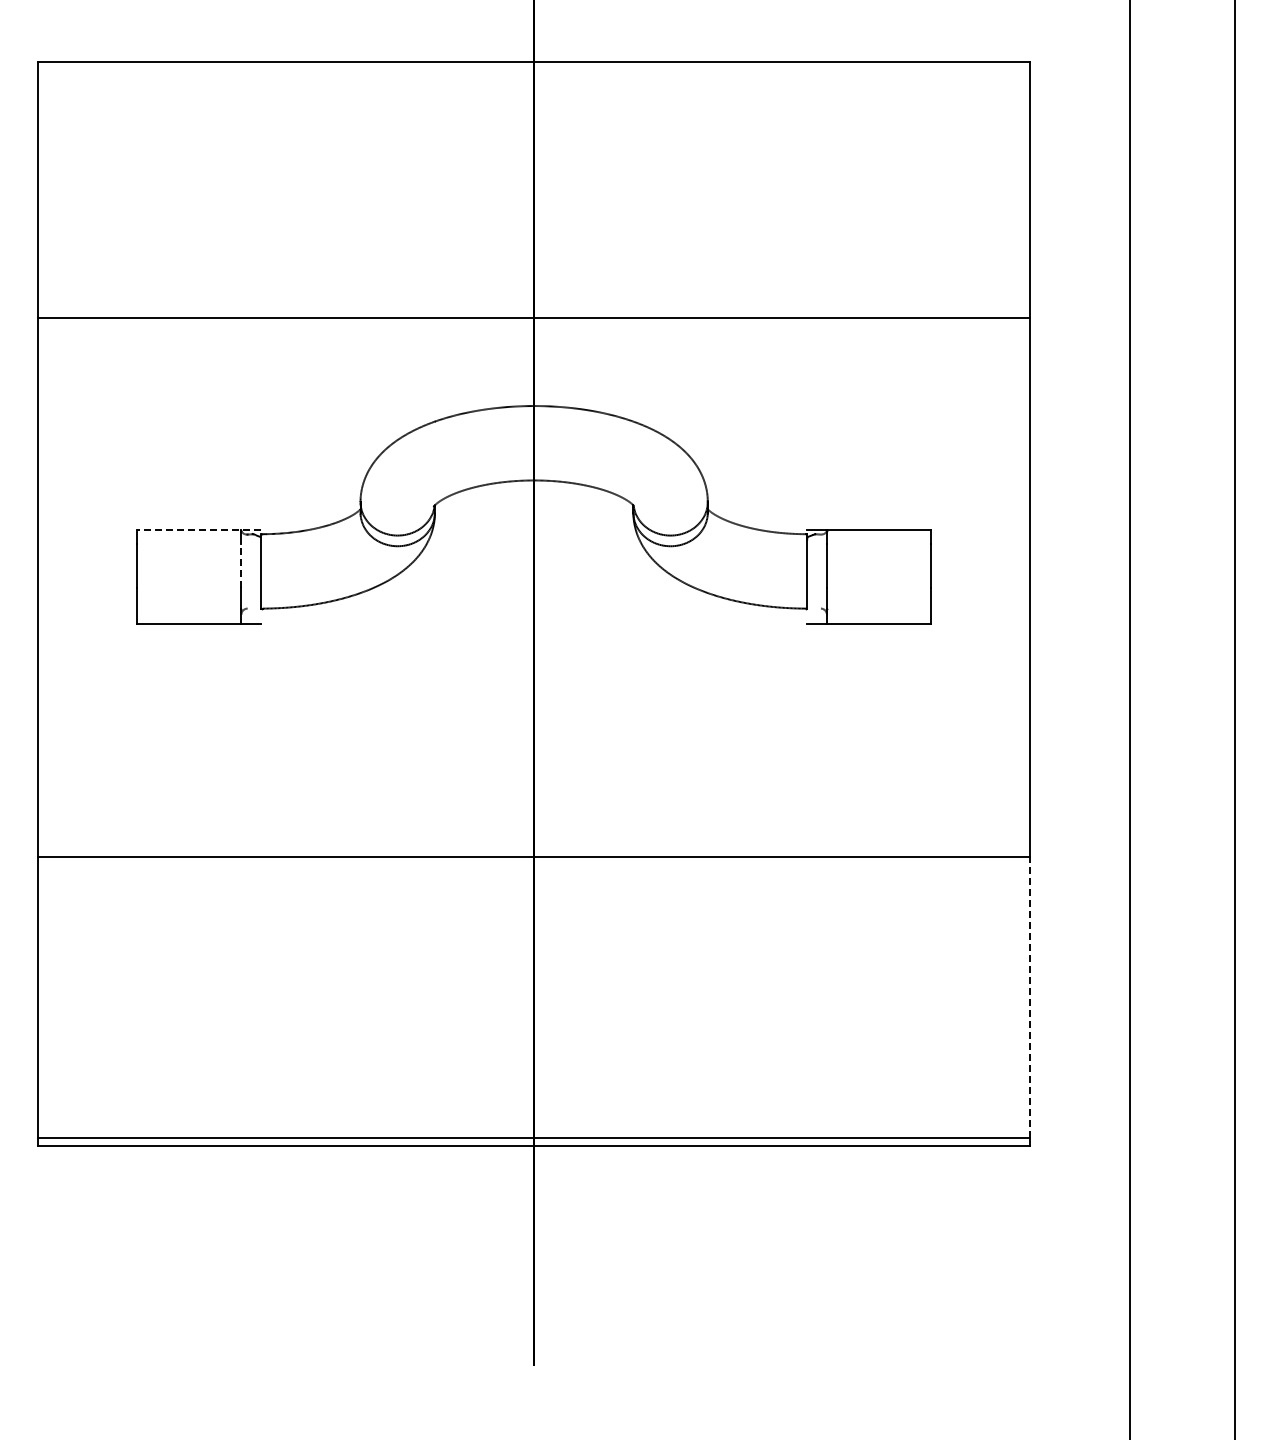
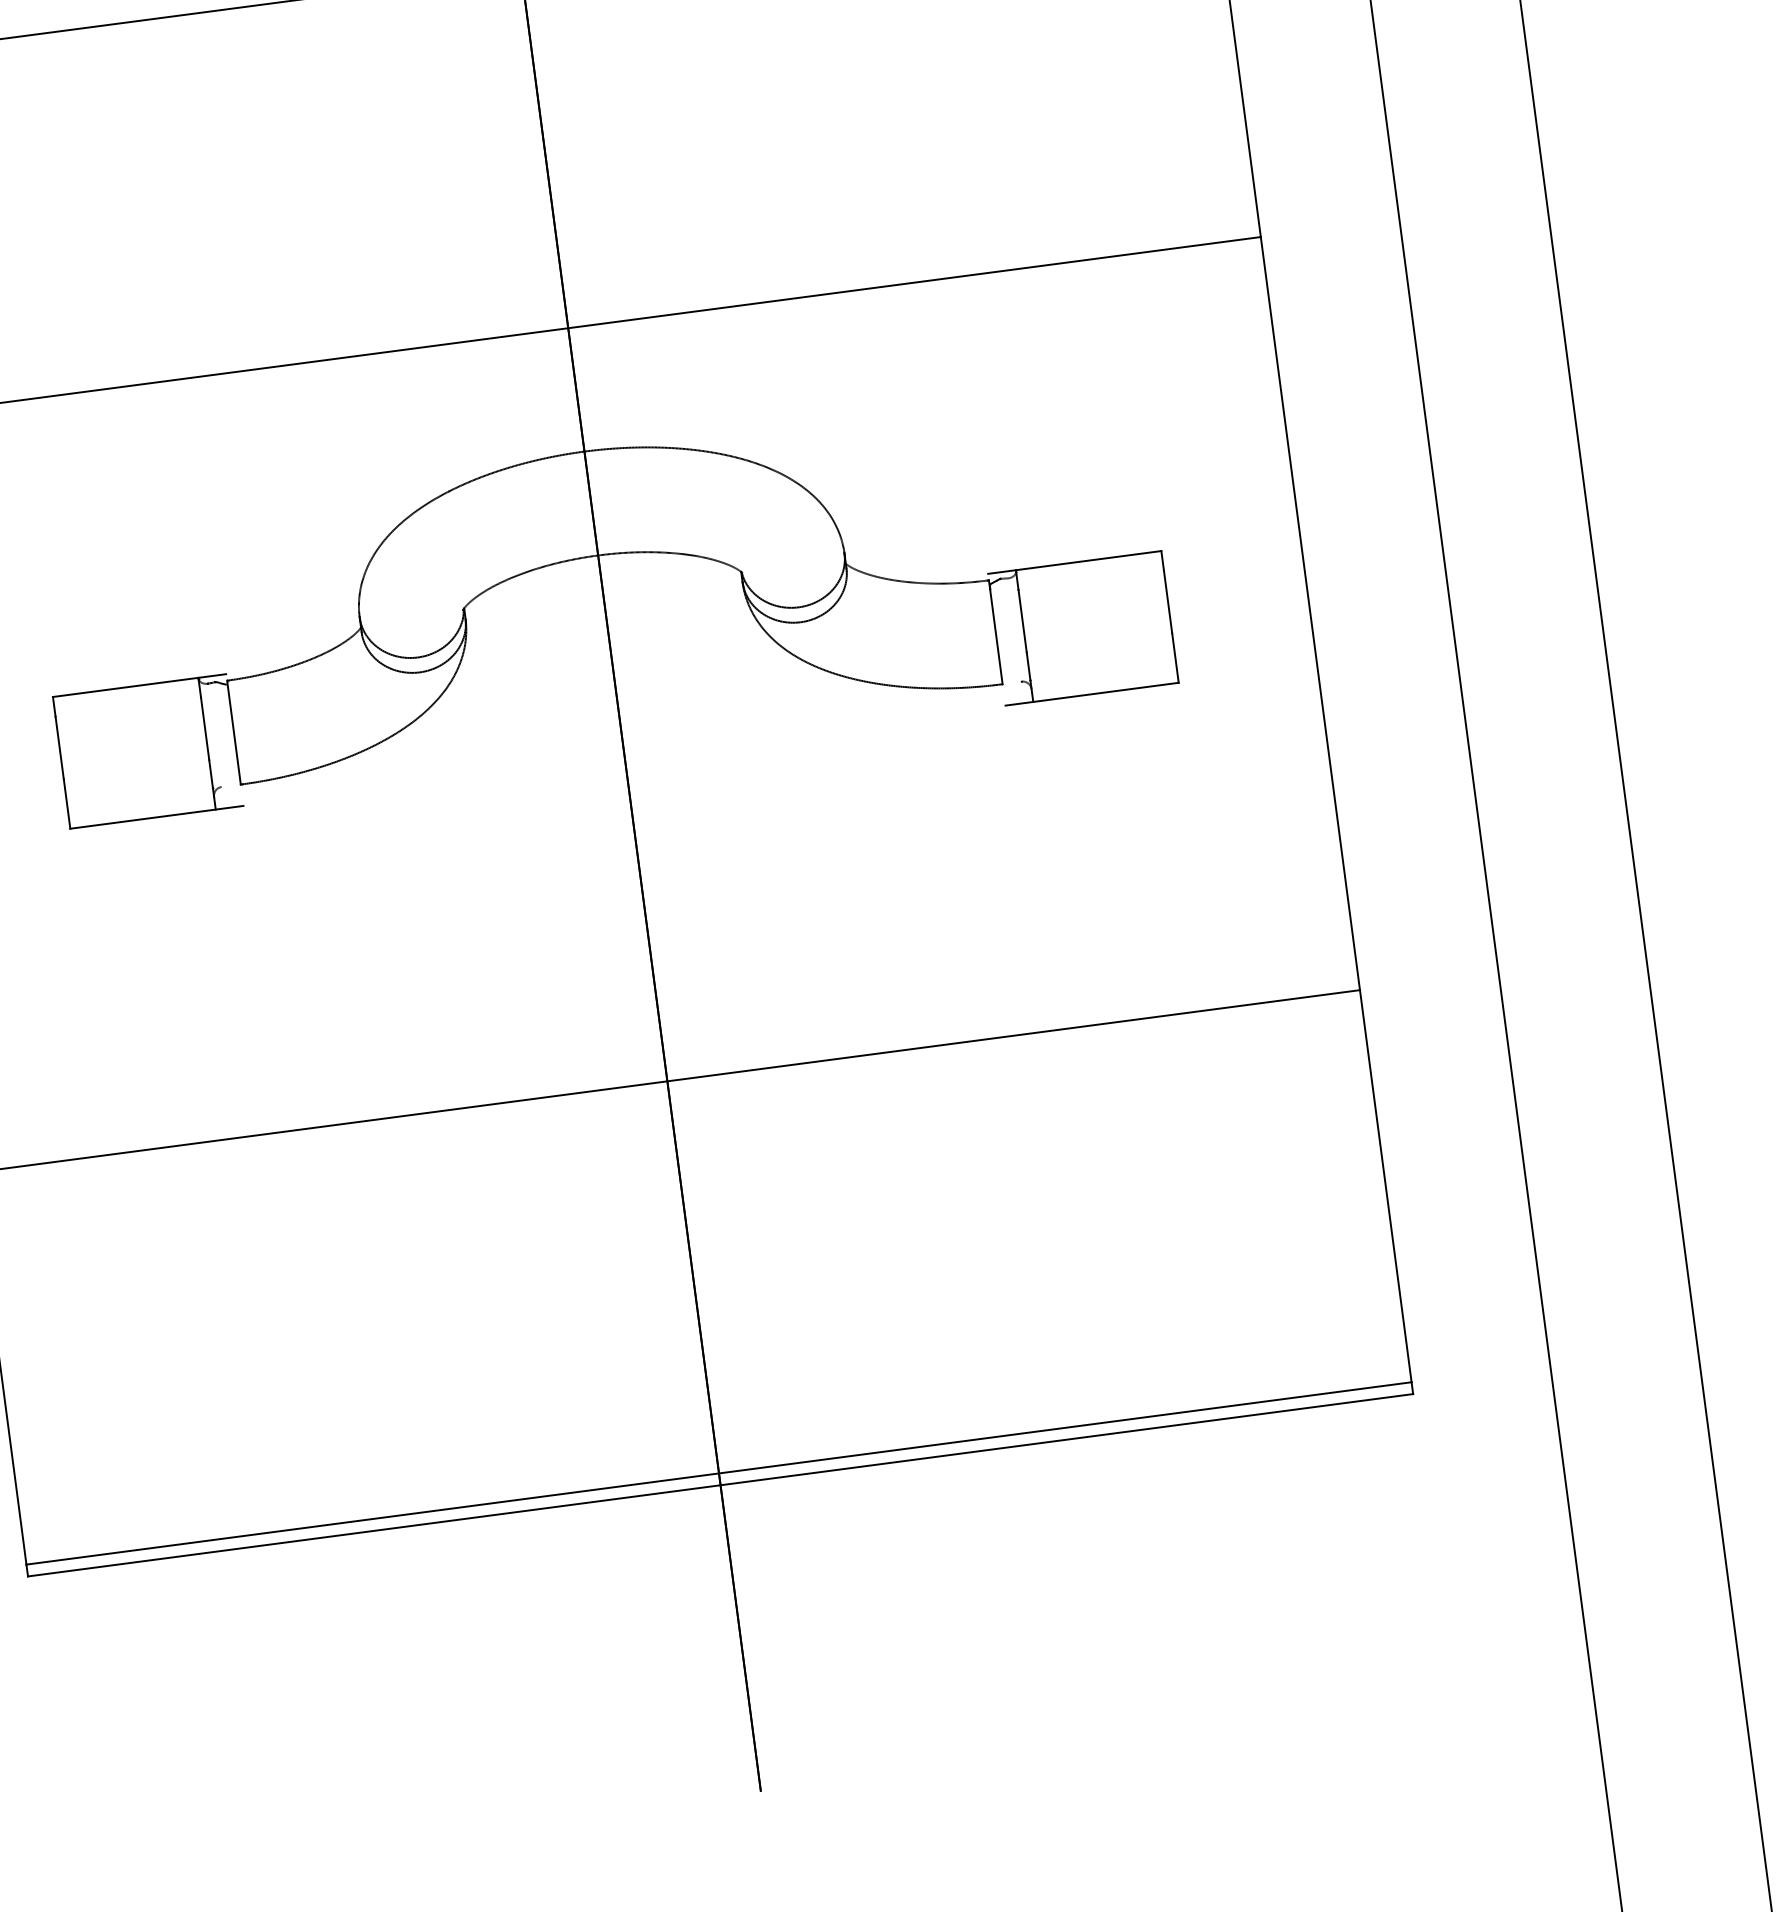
line: (198, 529) -> (138, 685), dashed -> solid
line: (241, 565) -> (205, 727), dashed -> solid
line: (1030, 997) -> (1386, 1186), dashed -> solid

